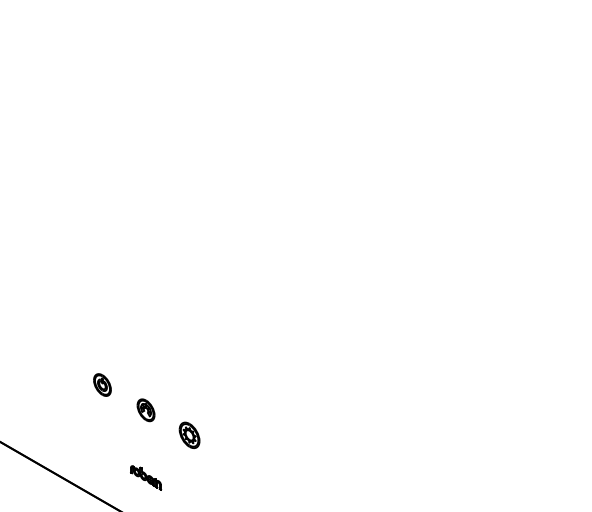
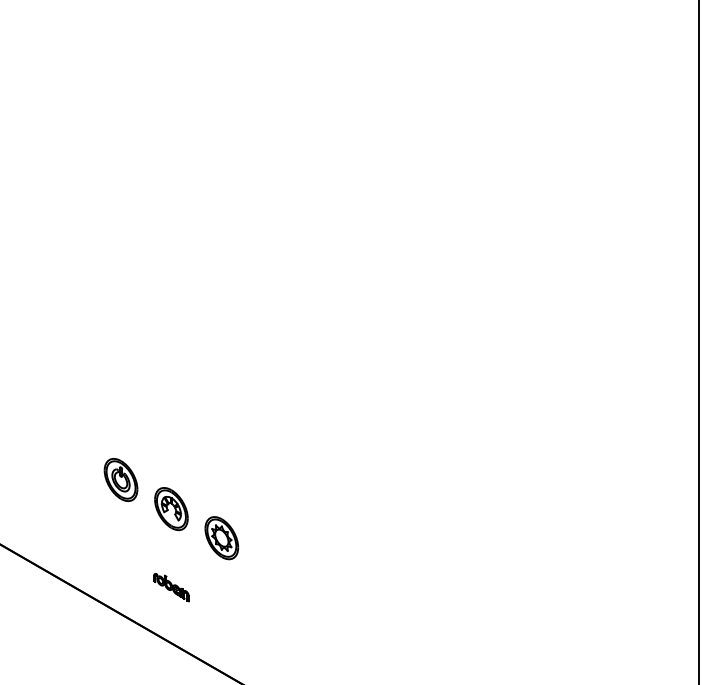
part: (102, 384) -> (120, 479), size x1.67
part: (146, 410) -> (171, 509), size x1.67
part: (189, 435) -> (221, 538), size x1.43

